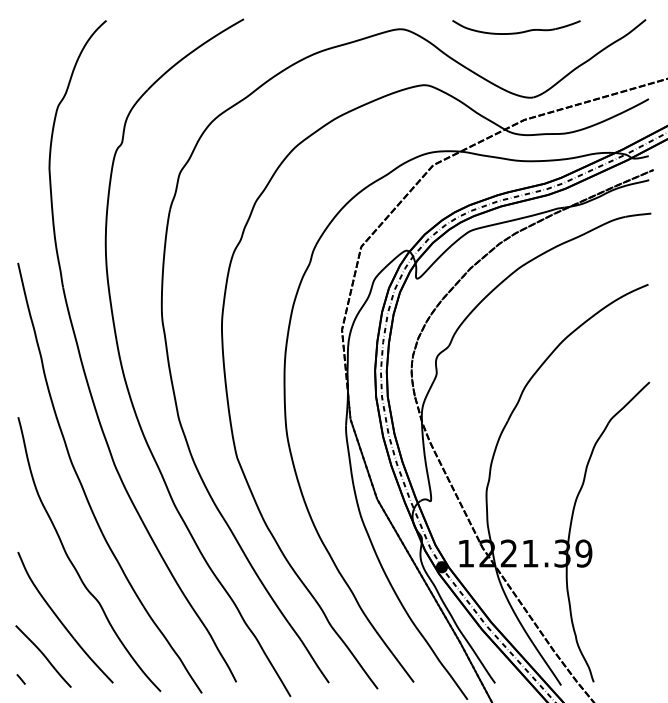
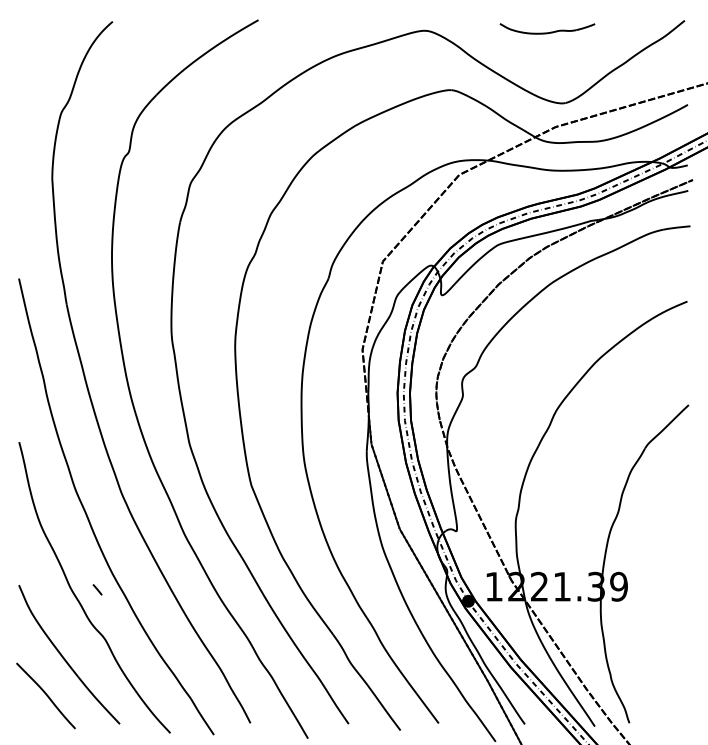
part: (516, 27) -> (547, 28), size x0.7
line: (20, 679) -> (96, 589), moved

